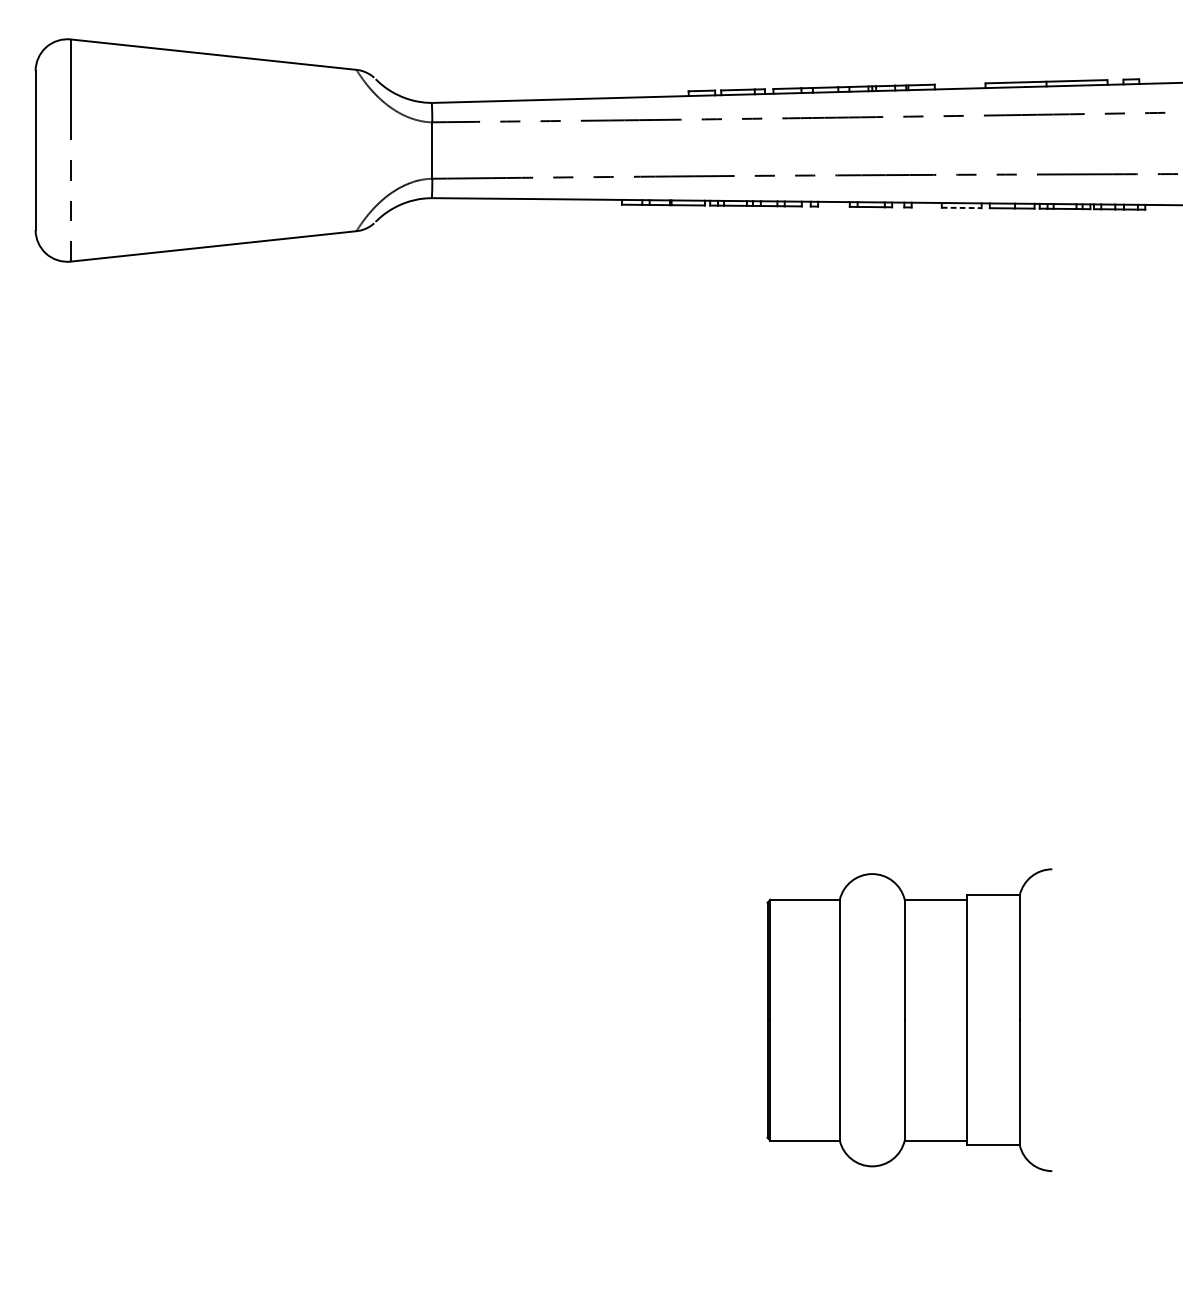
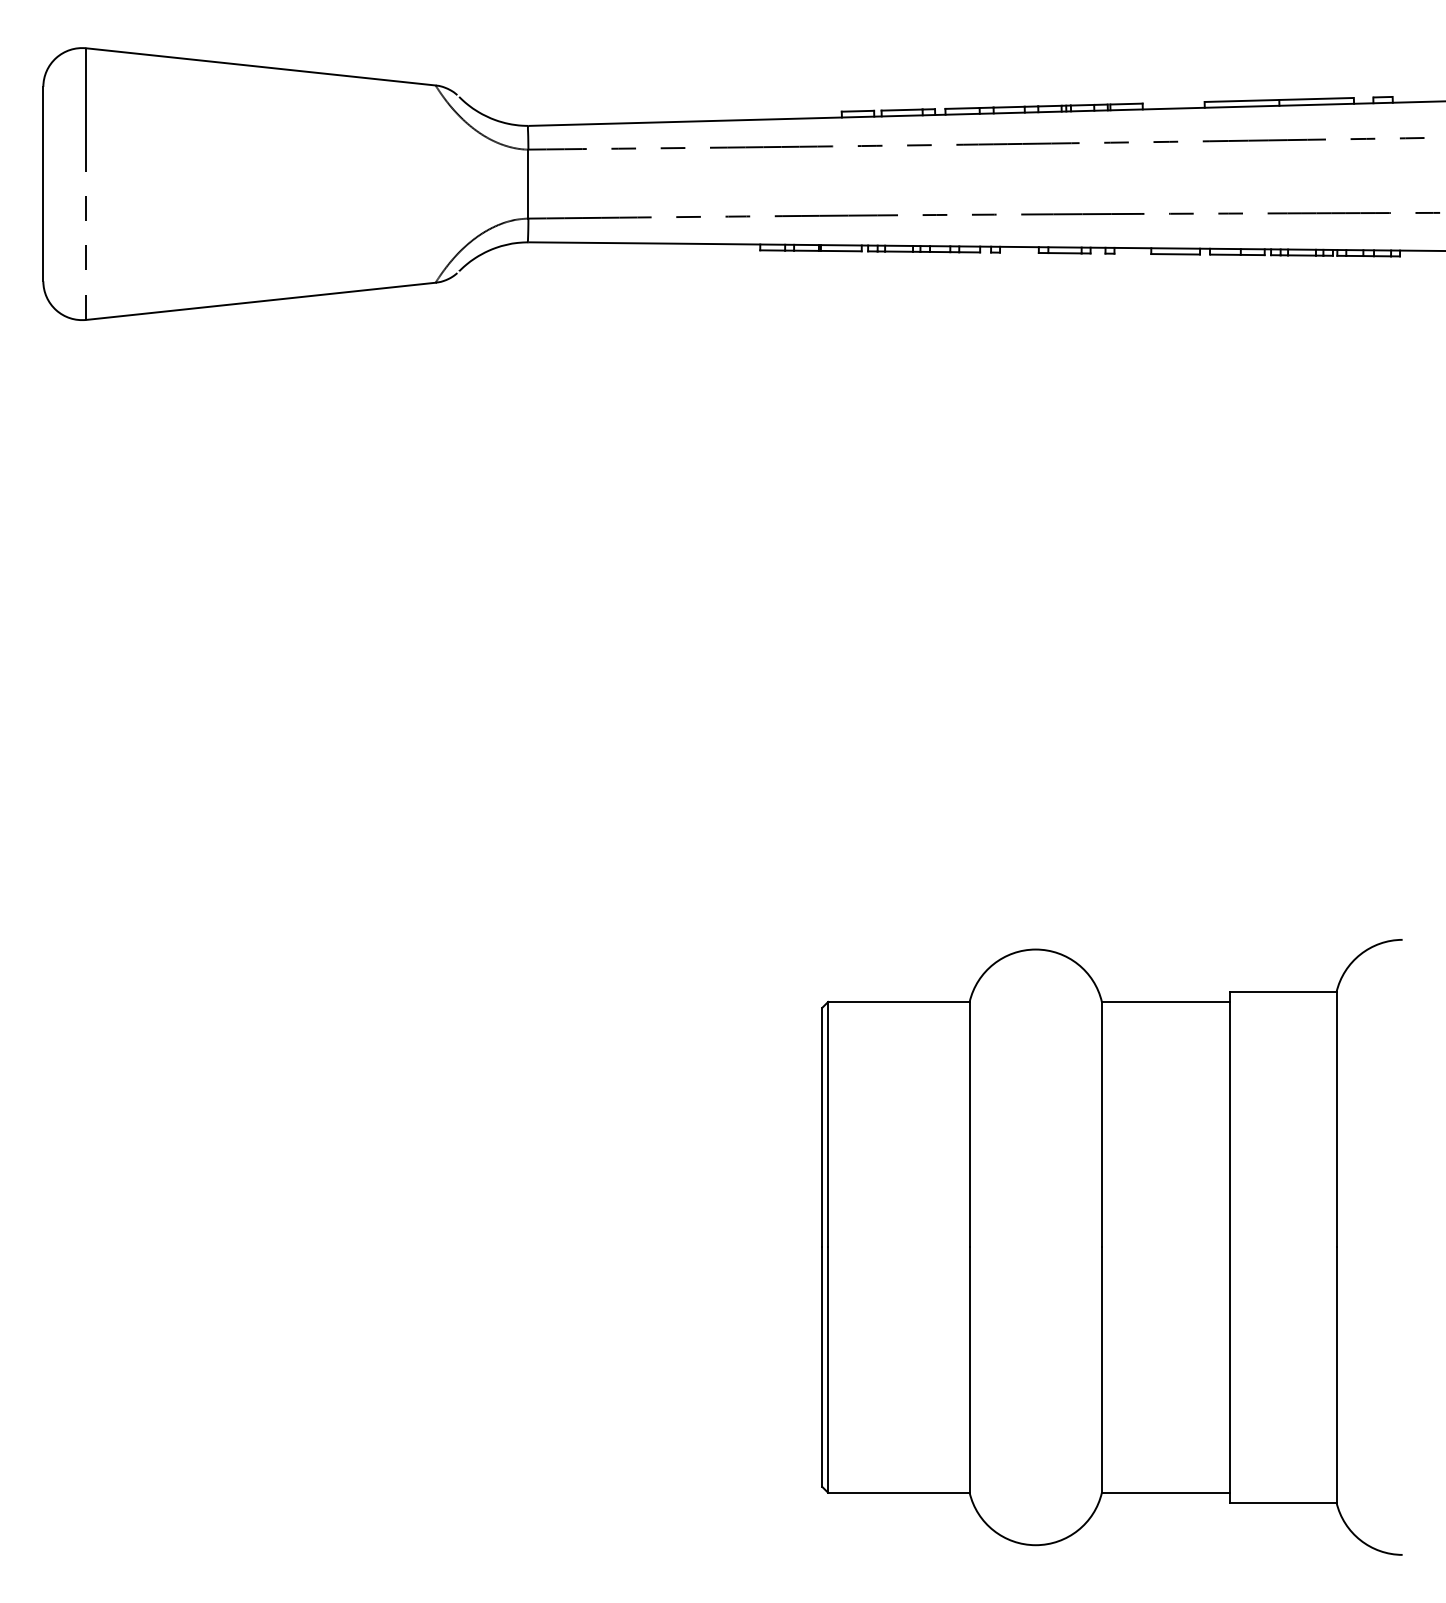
line: (962, 208) -> (1176, 254), dashed -> solid
part: (909, 1020) -> (1111, 1247), size x1.67

